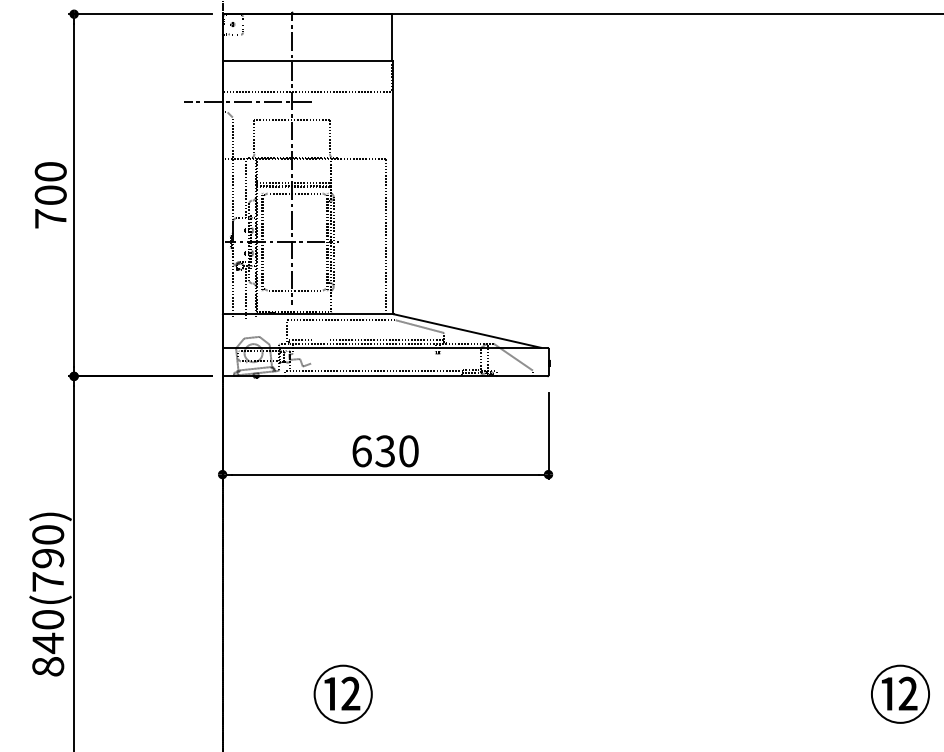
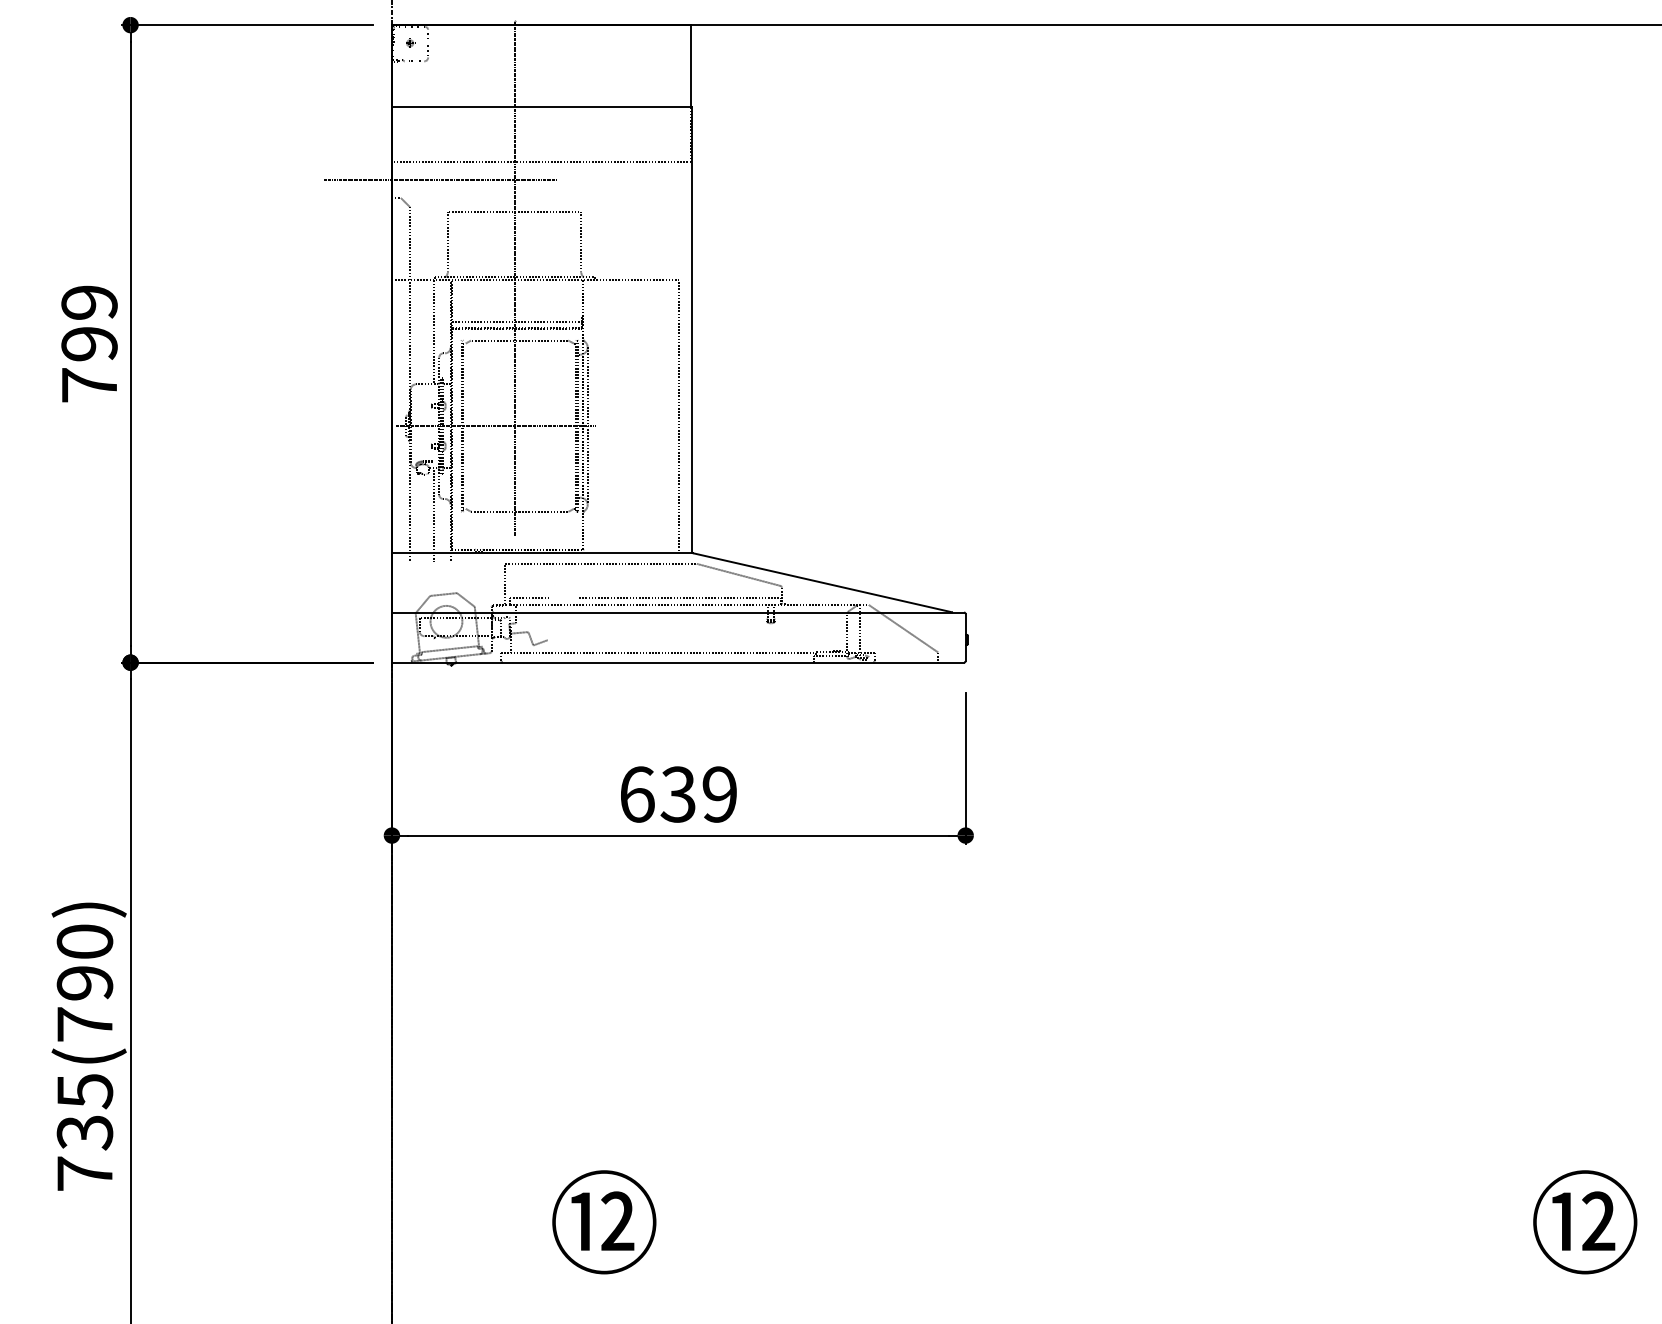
text: (50, 183) -> (89, 323), 700 -> 799
text: (408, 451) -> (719, 794), 630 -> 639
text: (48, 643) -> (85, 1132), 840(790) -> 735(790)

